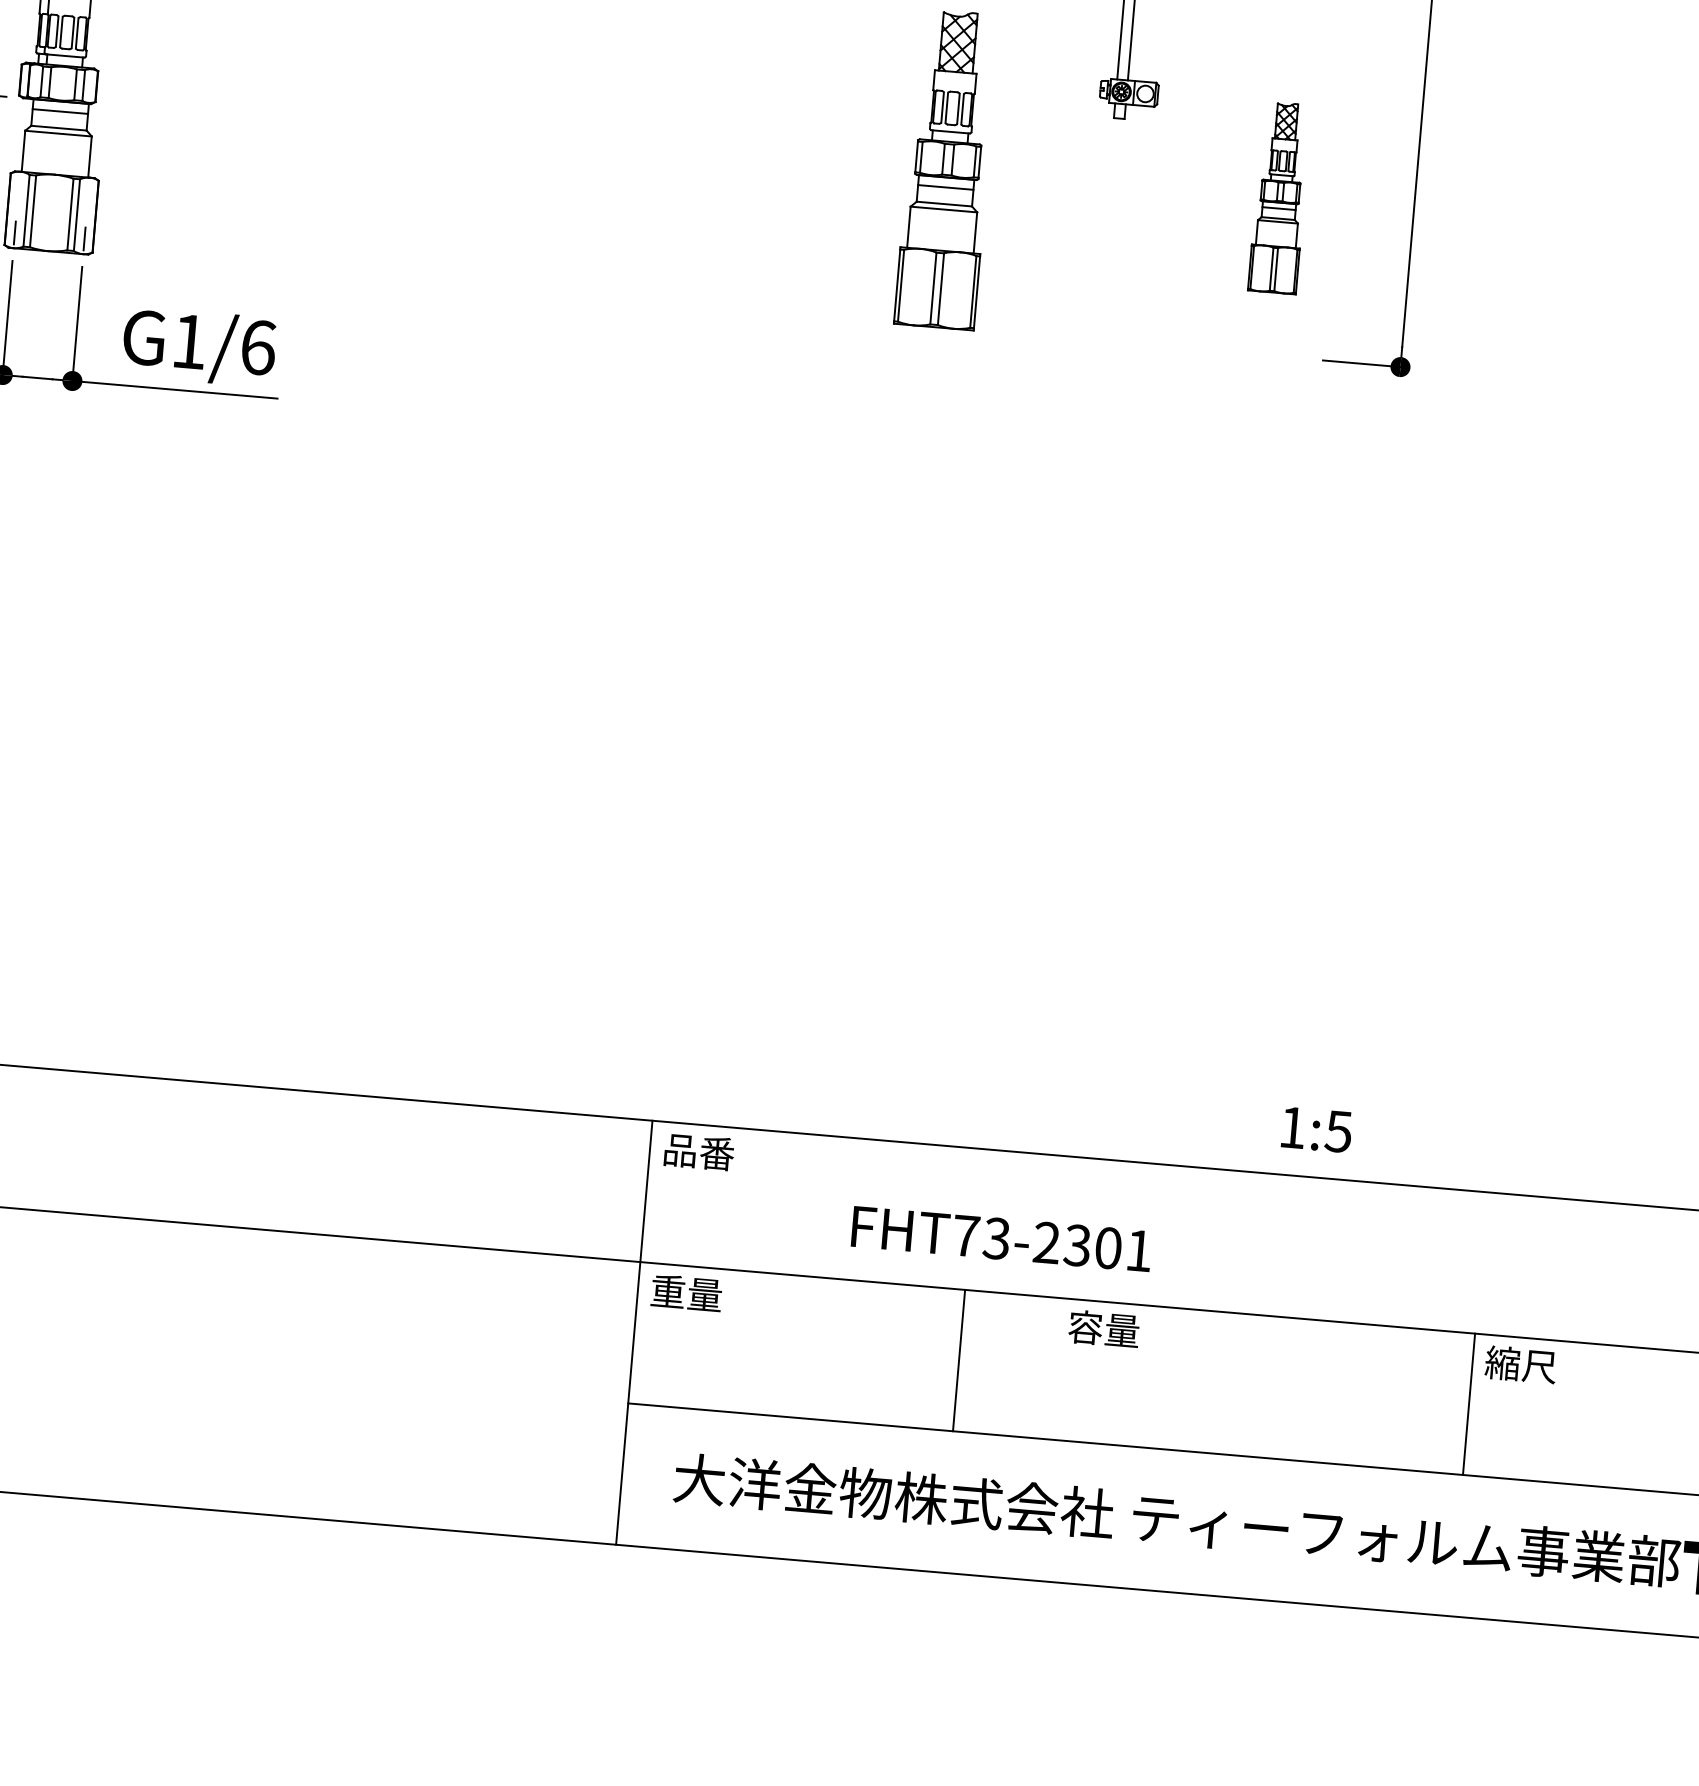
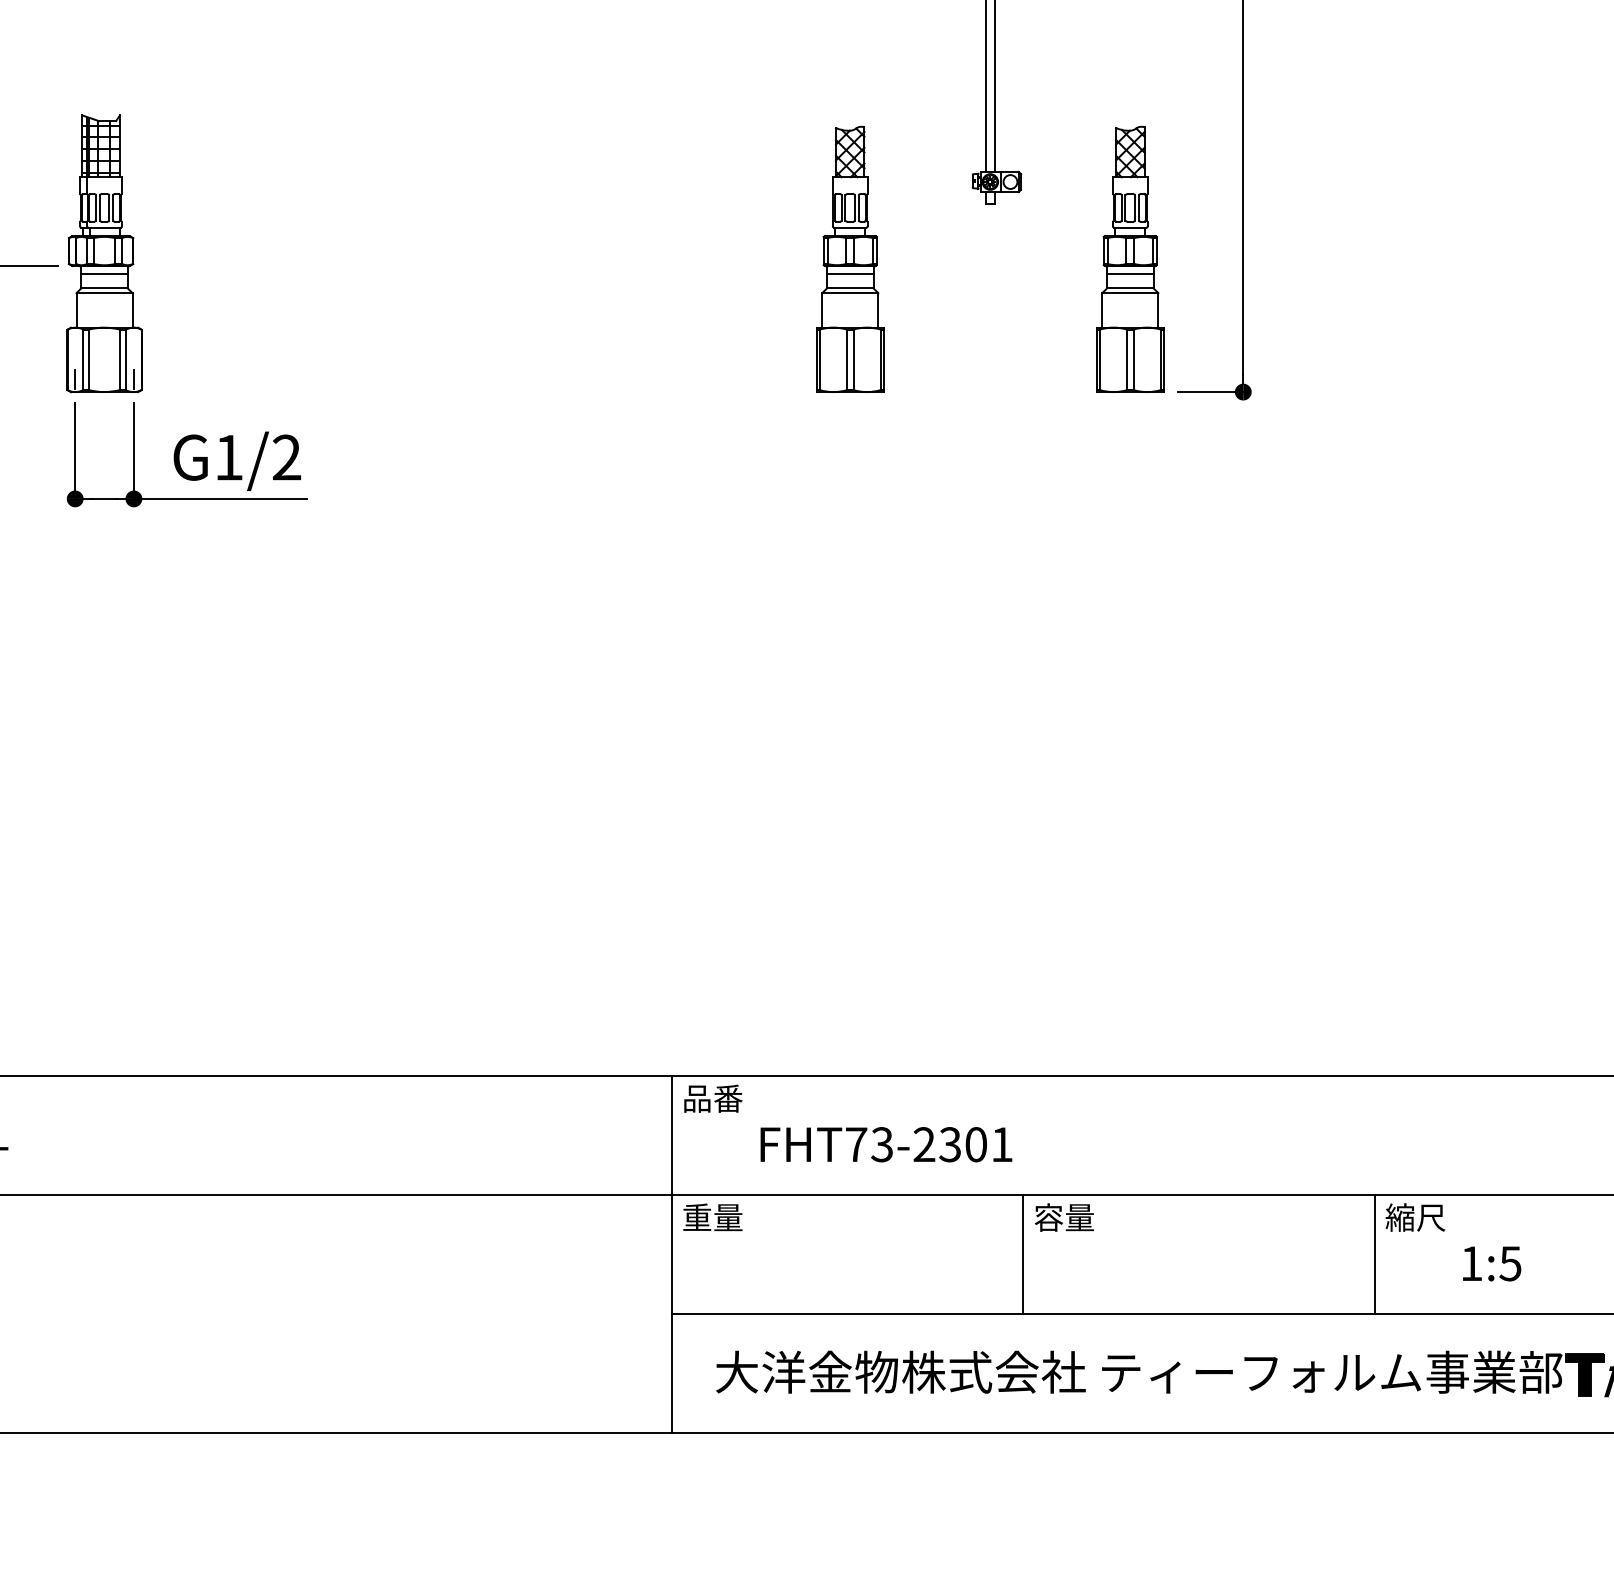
part: (1280, 196) -> (1130, 258), size x1.67
text: (259, 347) -> (287, 457), G1/6 -> G1/2
text: (1317, 1129) -> (1492, 1263), moved
text: (1001, 1238) -> (886, 1144), moved
line: (959, 1359) -> (1023, 1253), moved

